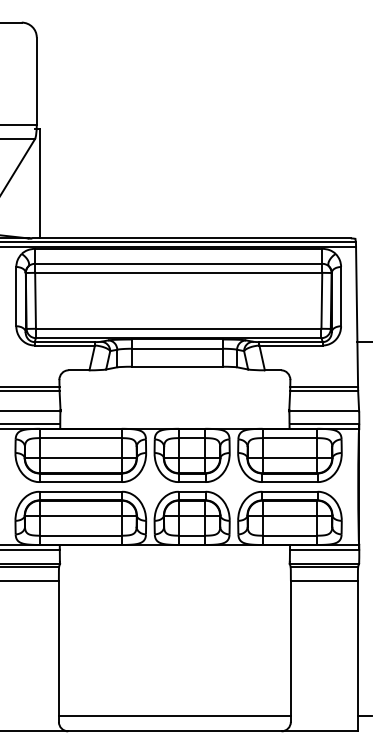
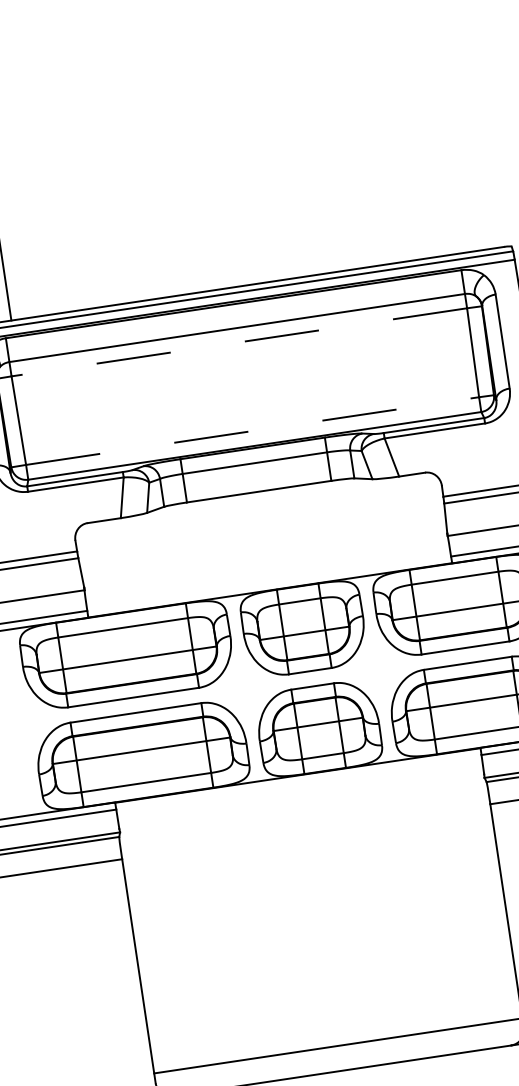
line: (178, 272) -> (238, 341), solid -> dashed
line: (178, 328) -> (252, 430), solid -> dashed

